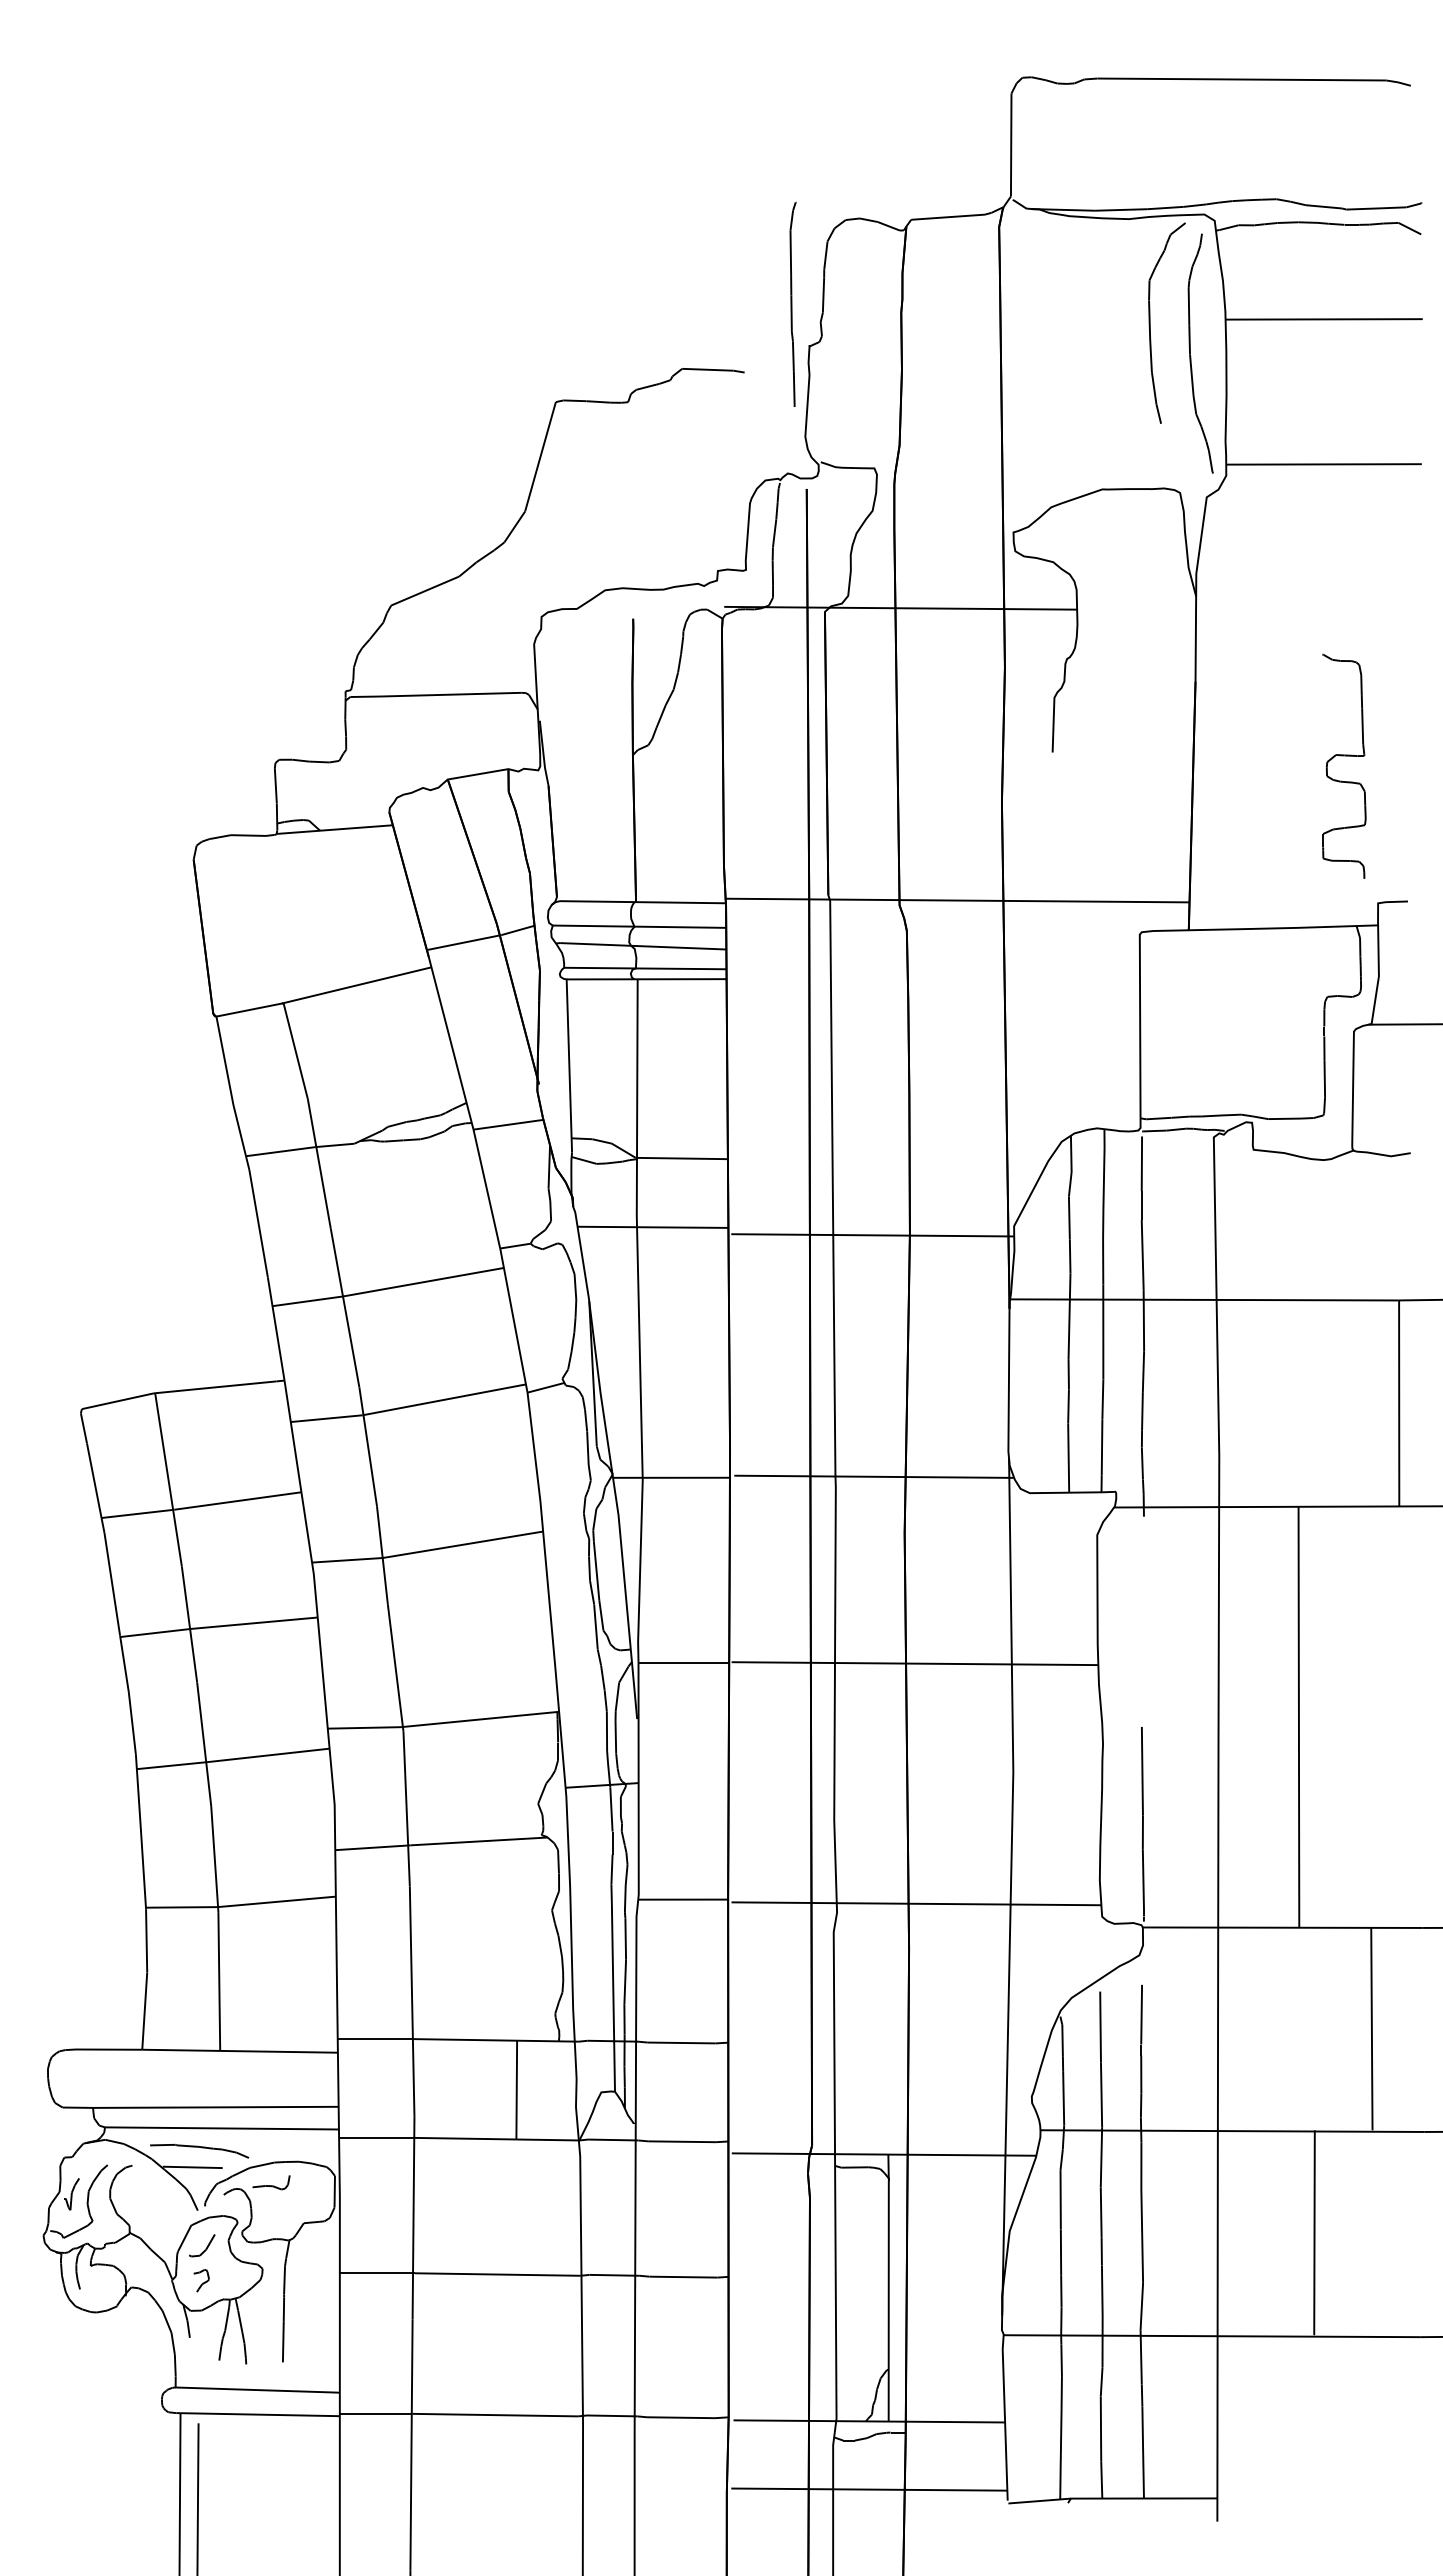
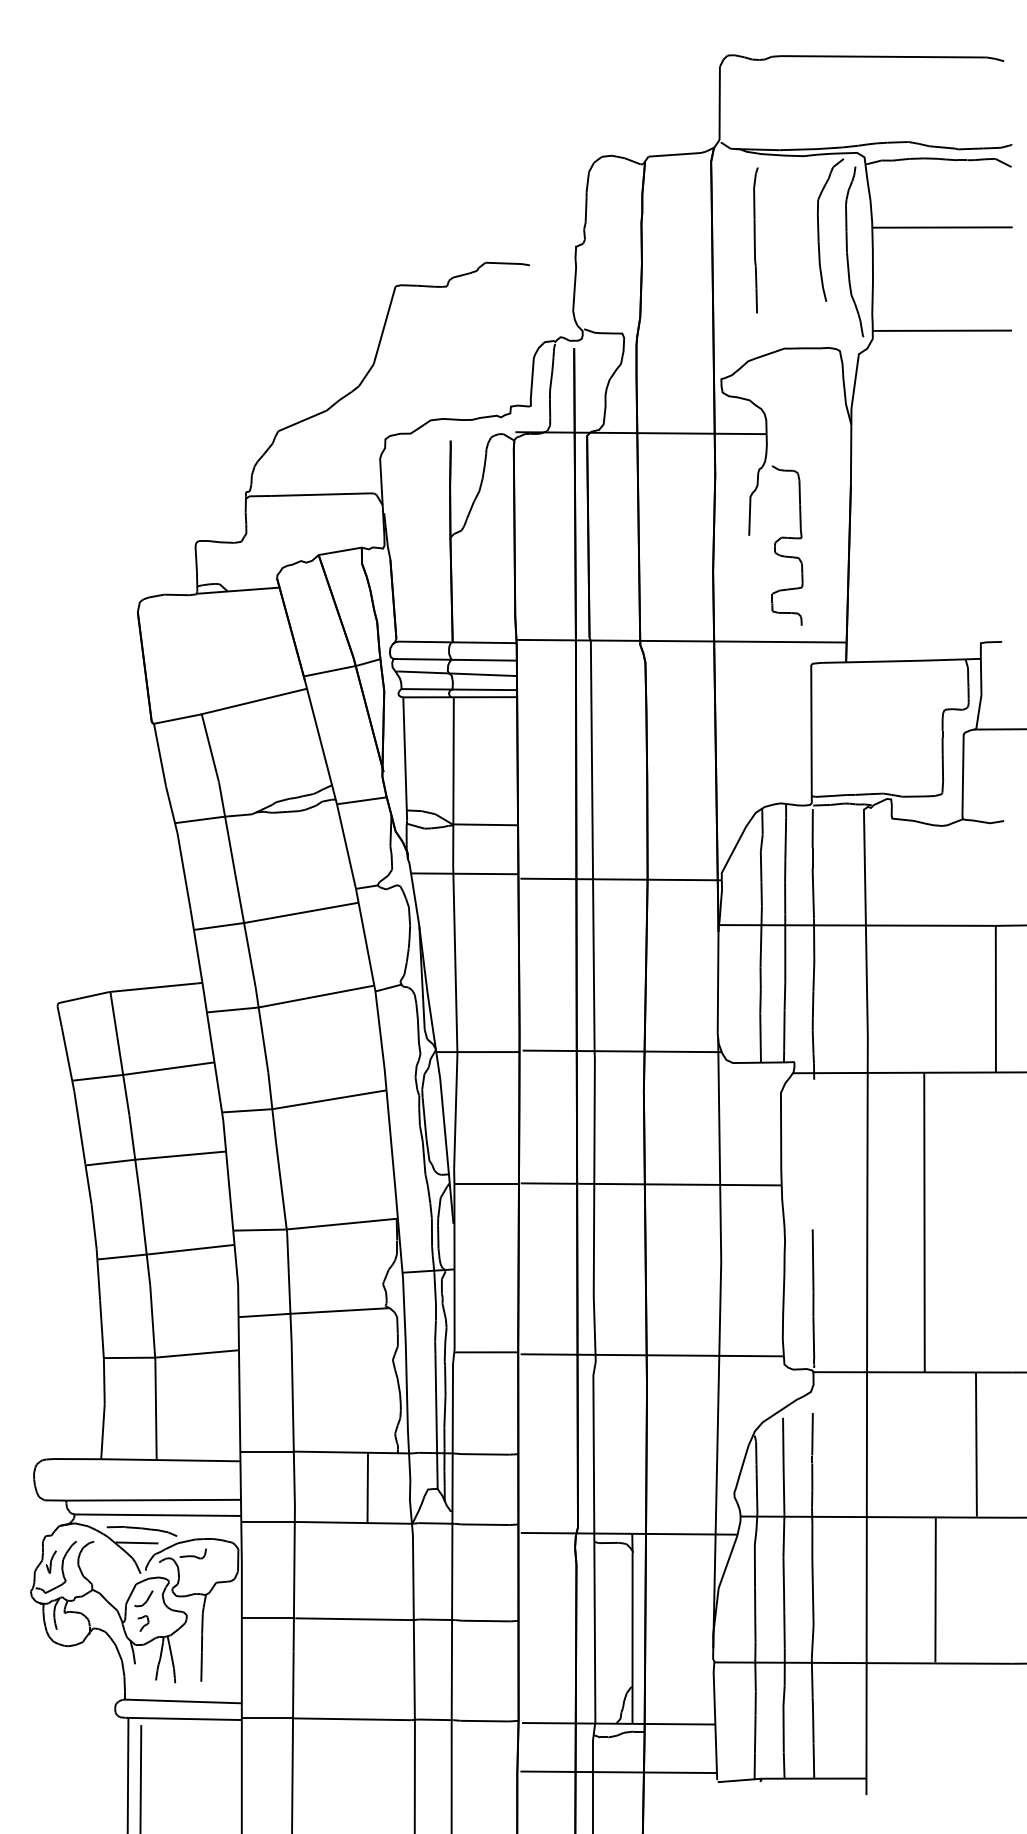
curve: (792, 303) -> (755, 239), moved
curve: (1344, 756) -> (787, 538), moved

